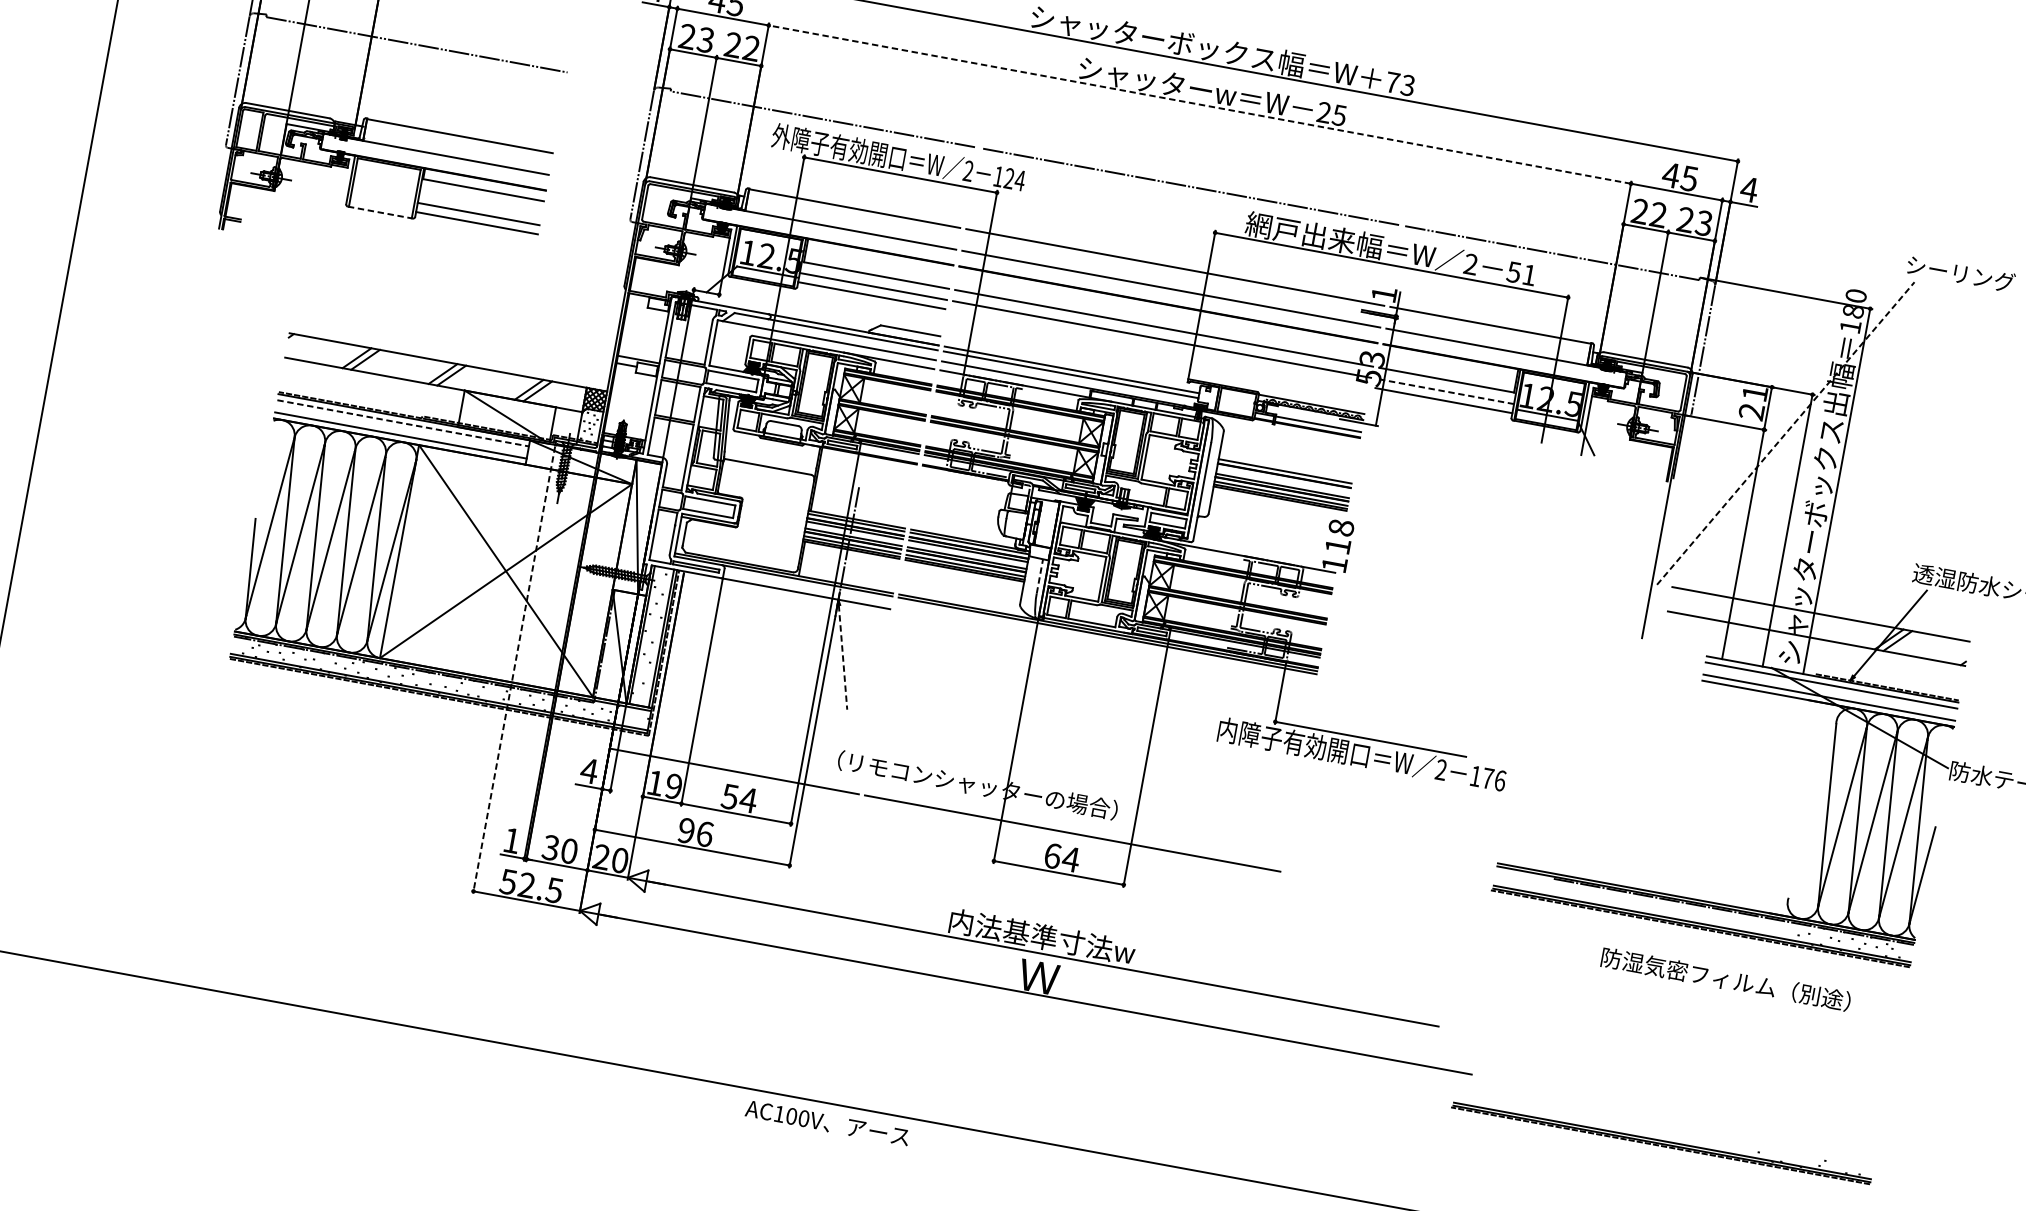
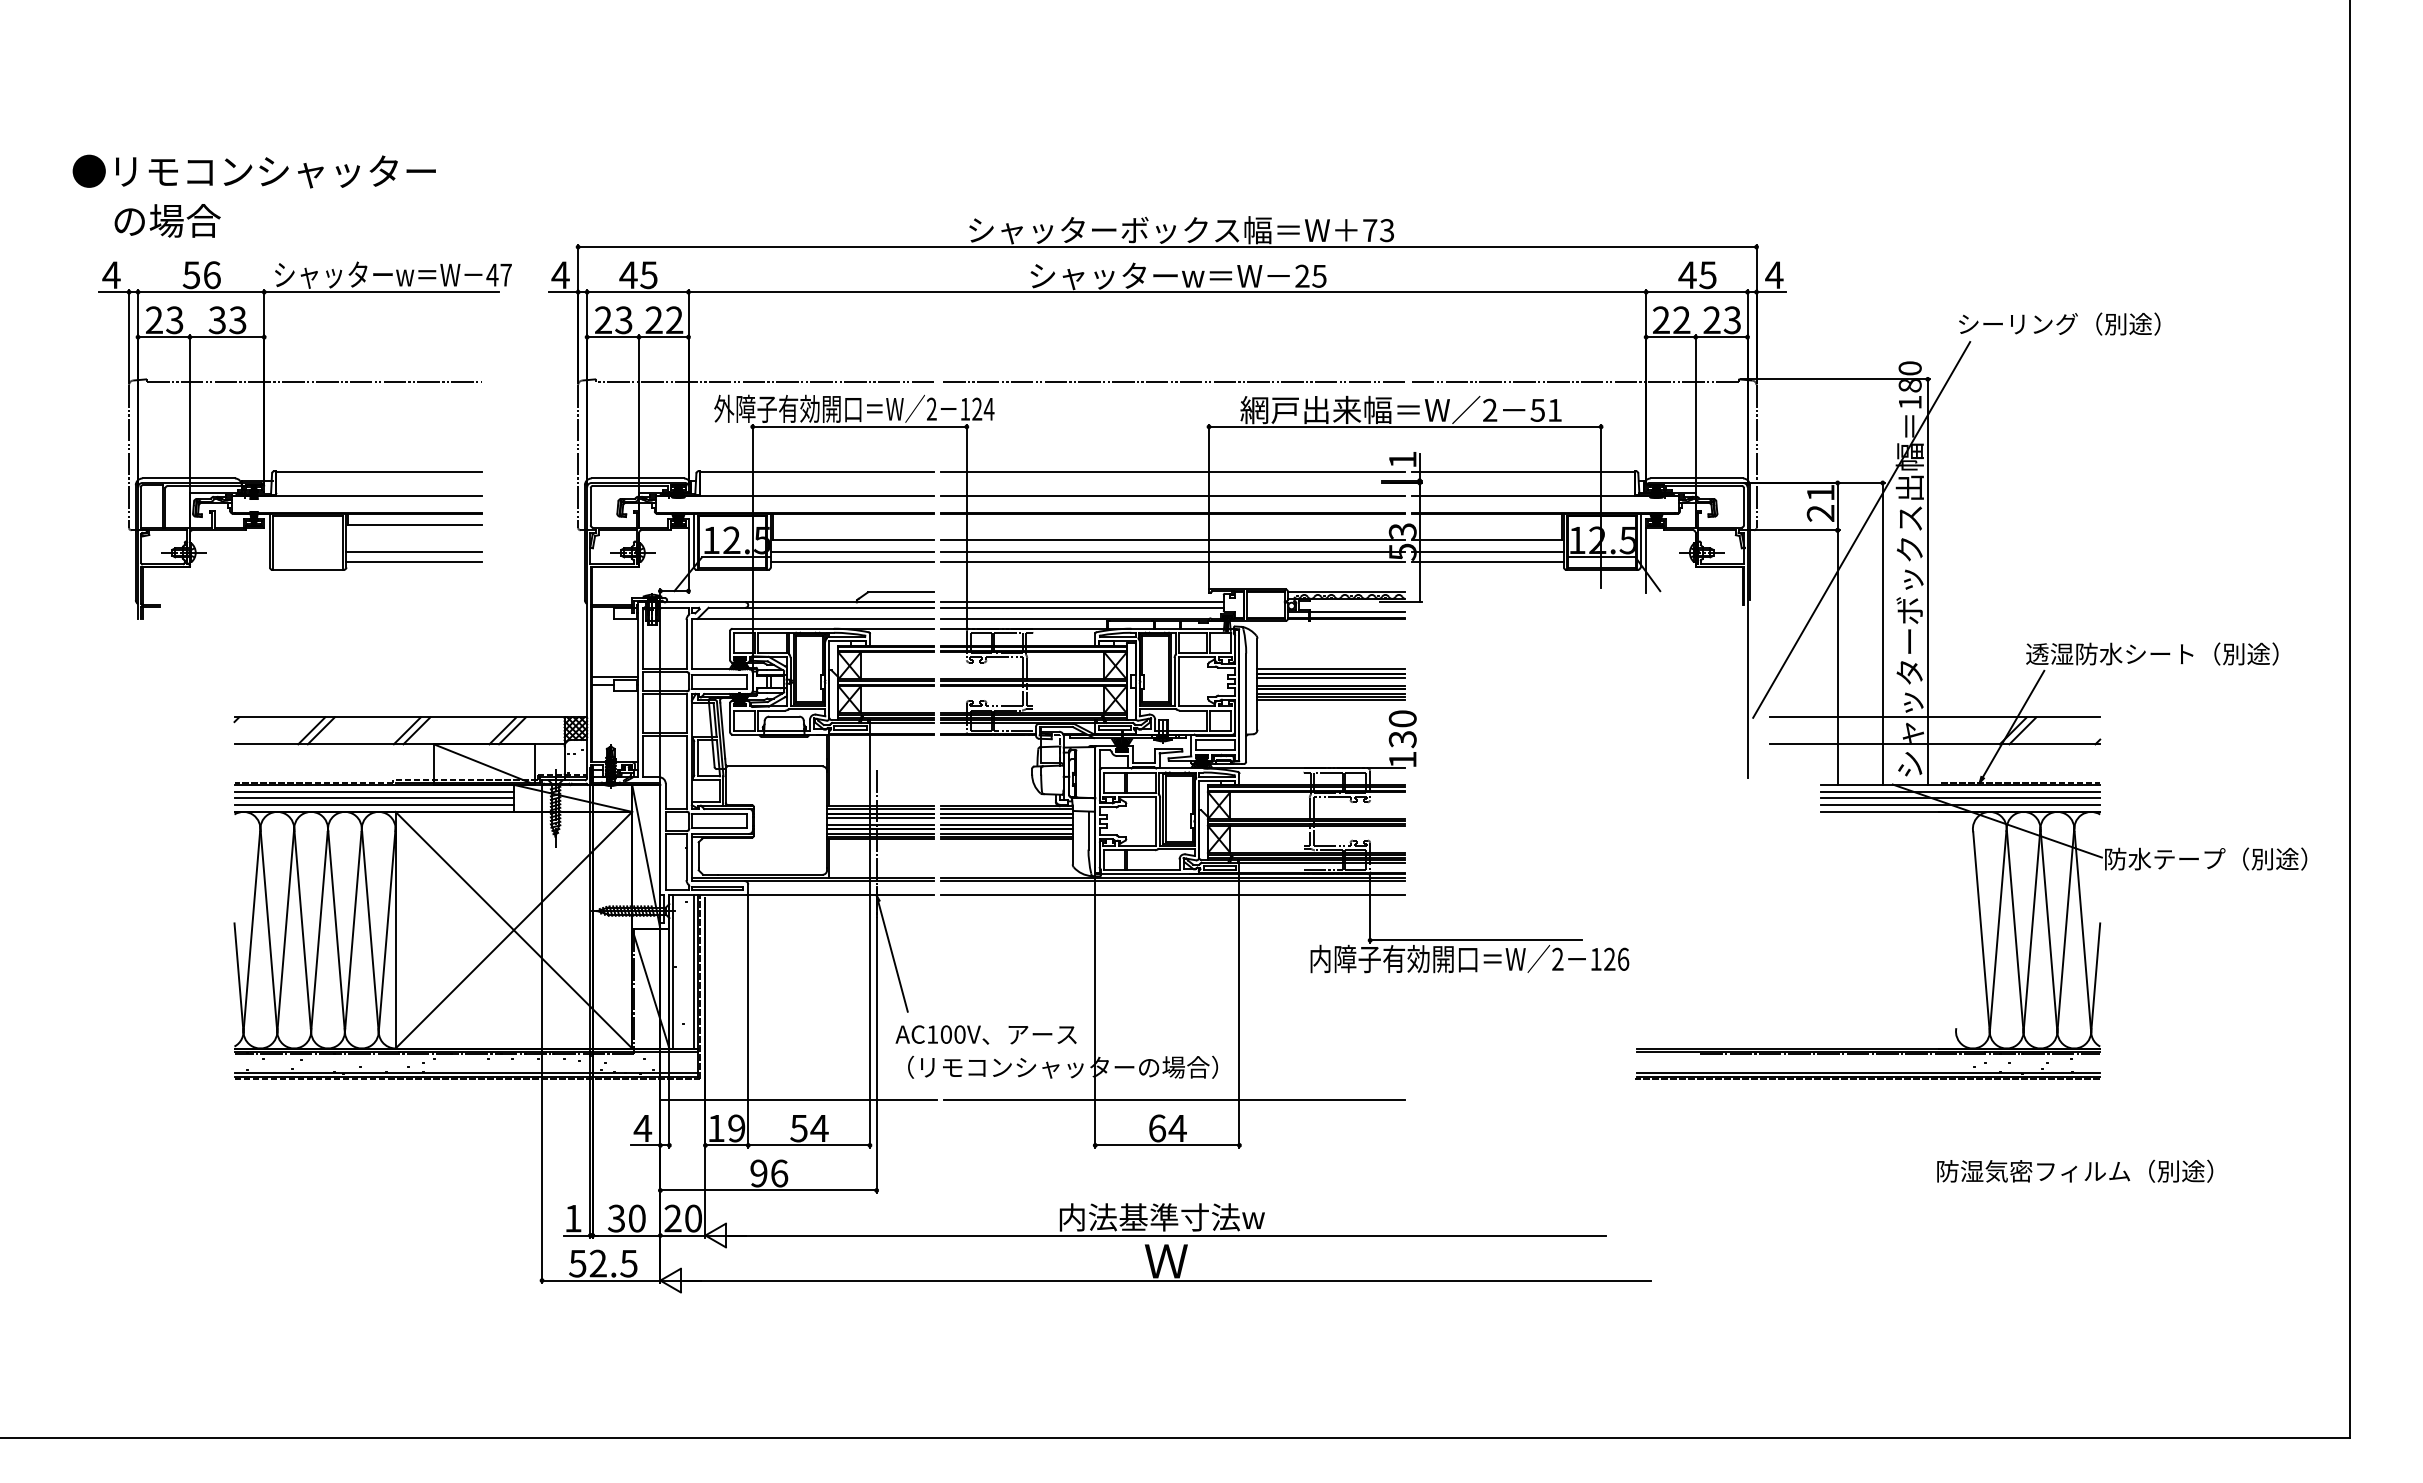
line: (1199, 104) -> (1167, 292), dashed -> solid
line: (380, 212) -> (308, 569), dashed -> solid
line: (1159, 348) -> (1172, 562), added
line: (1445, 391) -> (1487, 551), dashed -> solid
line: (403, 423) -> (374, 791), dashed -> solid
line: (401, 429) -> (373, 798), added
line: (1785, 433) -> (1861, 529), dashed -> solid
line: (1284, 478) -> (1331, 677), added
text: (1339, 537) -> (1402, 729), 118 -> 130
line: (1039, 576) -> (1088, 830), dashed -> solid
line: (1104, 648) -> (1172, 895), added
line: (843, 657) -> (893, 956), dashed -> solid
line: (514, 670) -> (542, 1035), dashed -> solid
line: (1830, 691) -> (1960, 798), added
text: (1487, 777) -> (1609, 958), 176 -> 126
text: (1726, 978) -> (2075, 1170), moved
text: (827, 1122) -> (985, 1034), moved
part: (1661, 1138) -> (1867, 1311), removed

